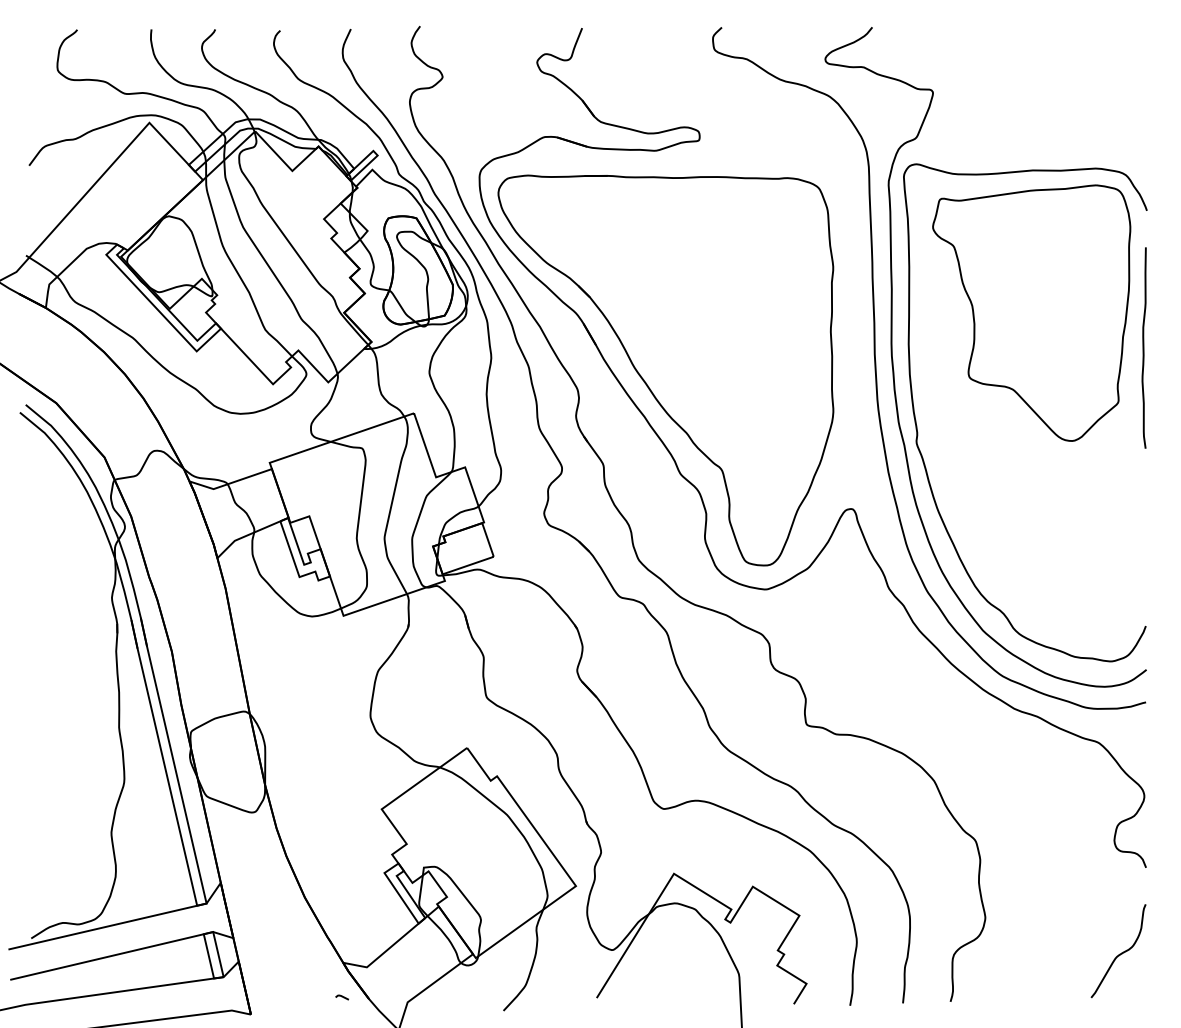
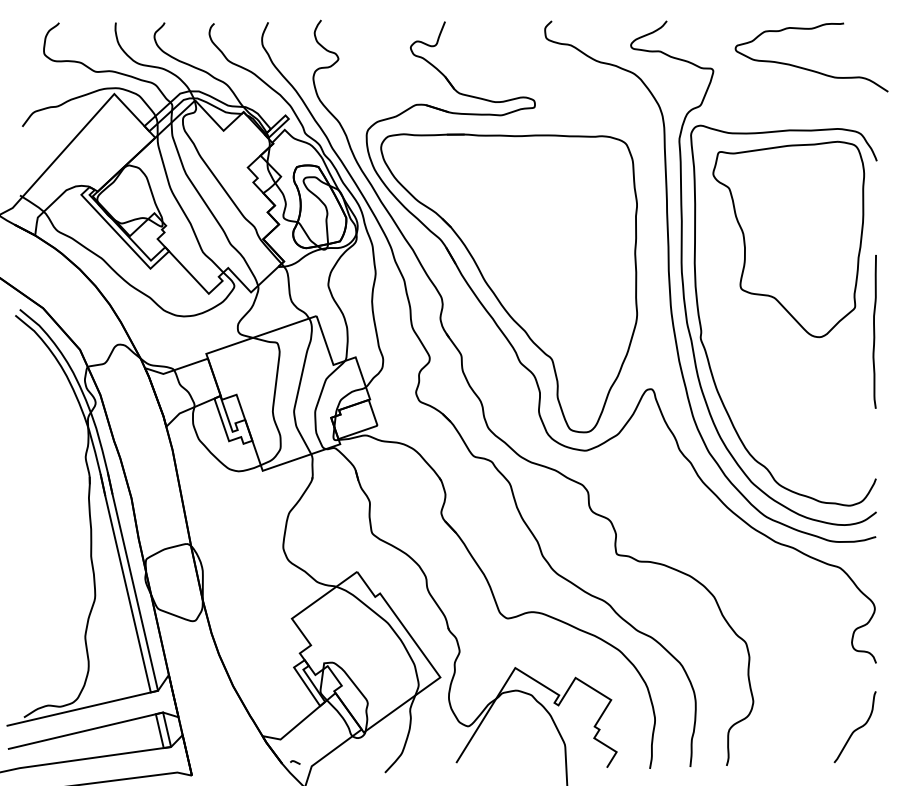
curve: (1059, 90) -> (810, 69), added
curve: (1143, 347) -> (874, 331), moved
line: (341, 997) -> (294, 762), moved

